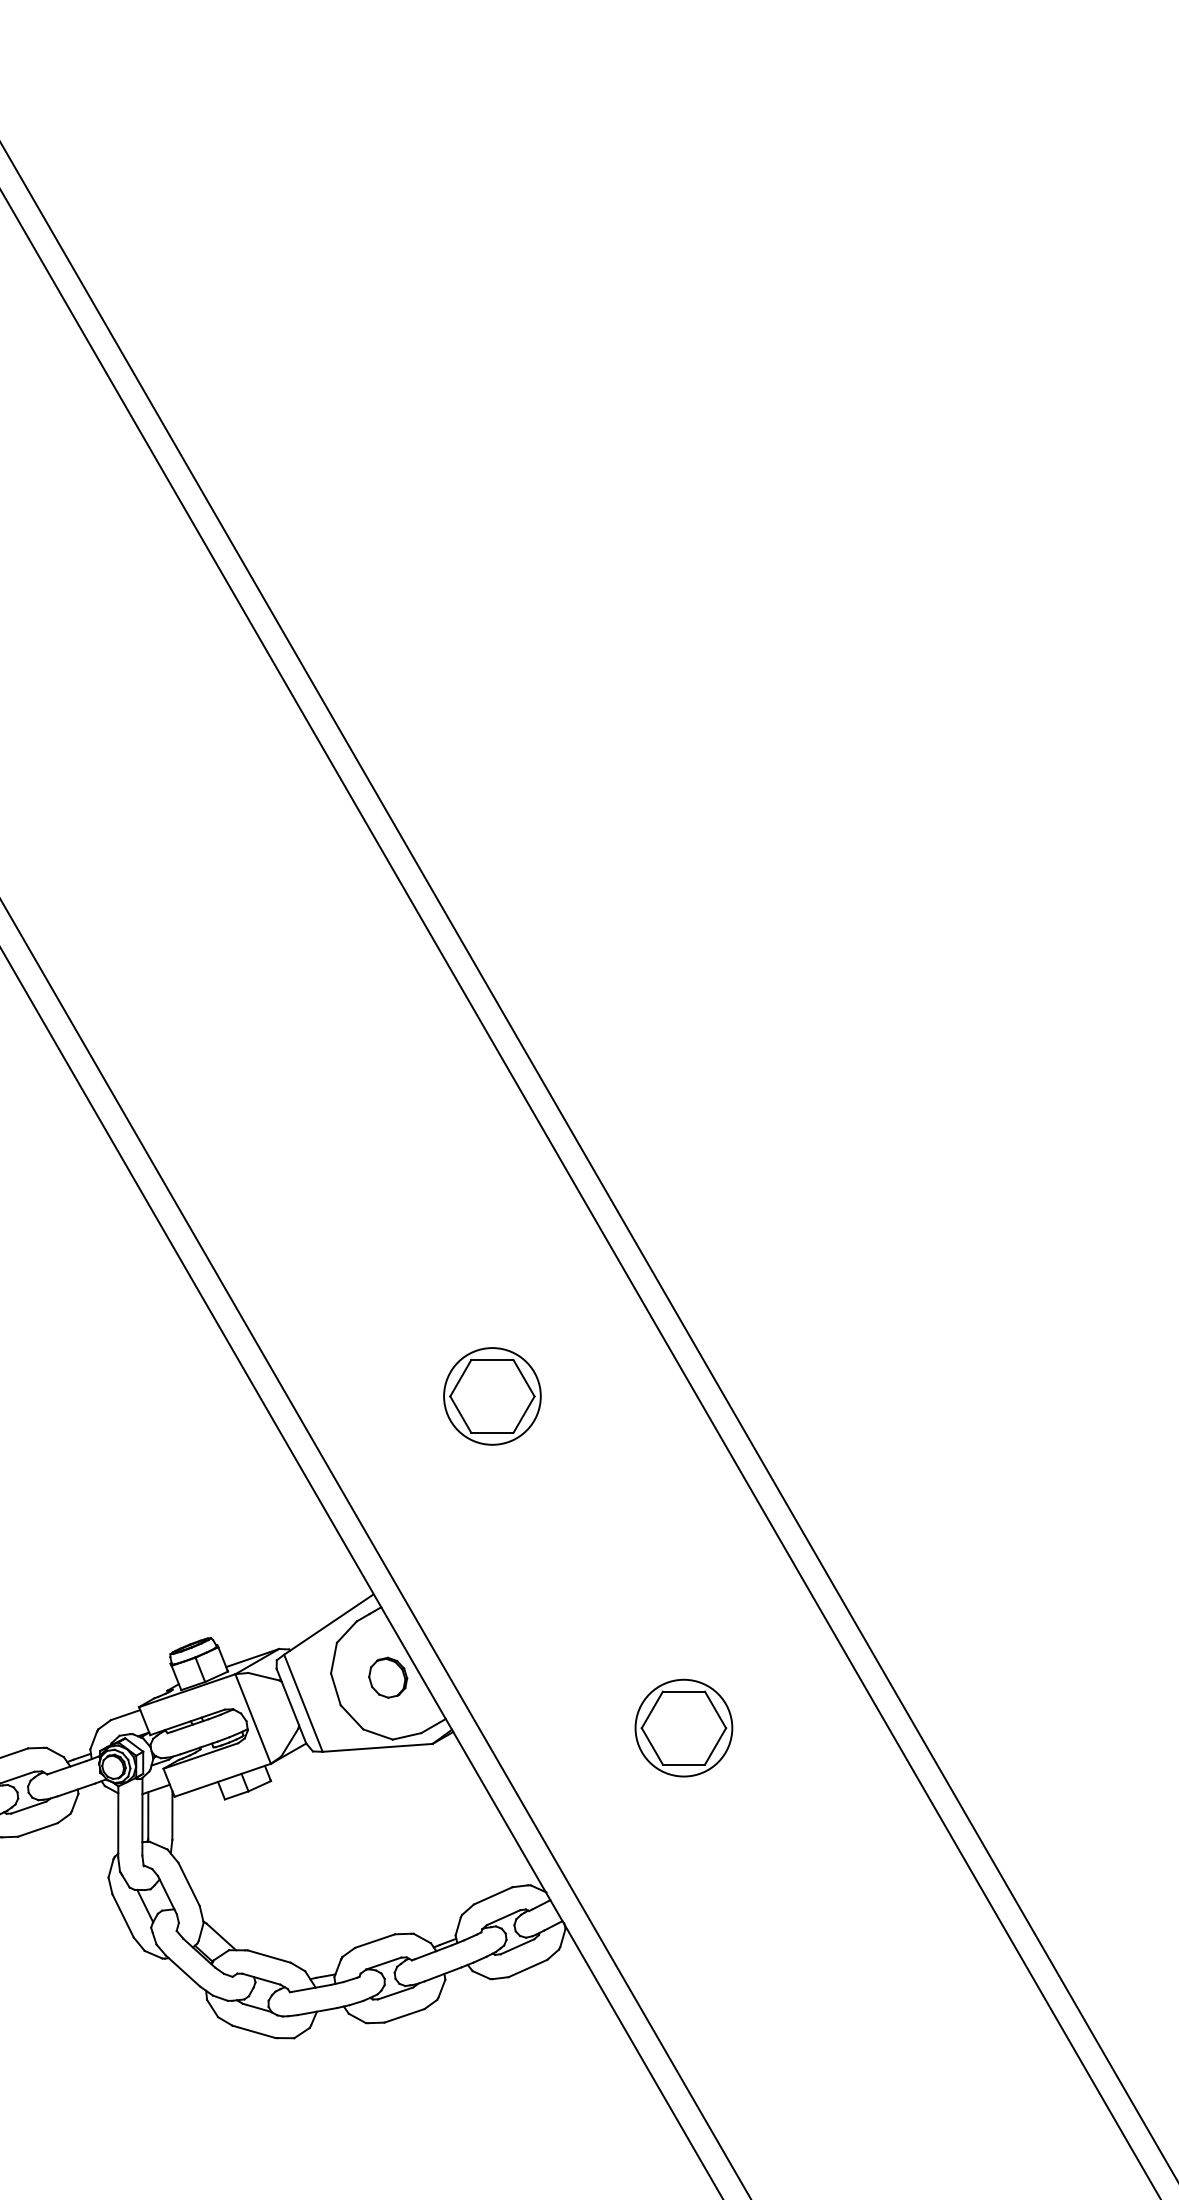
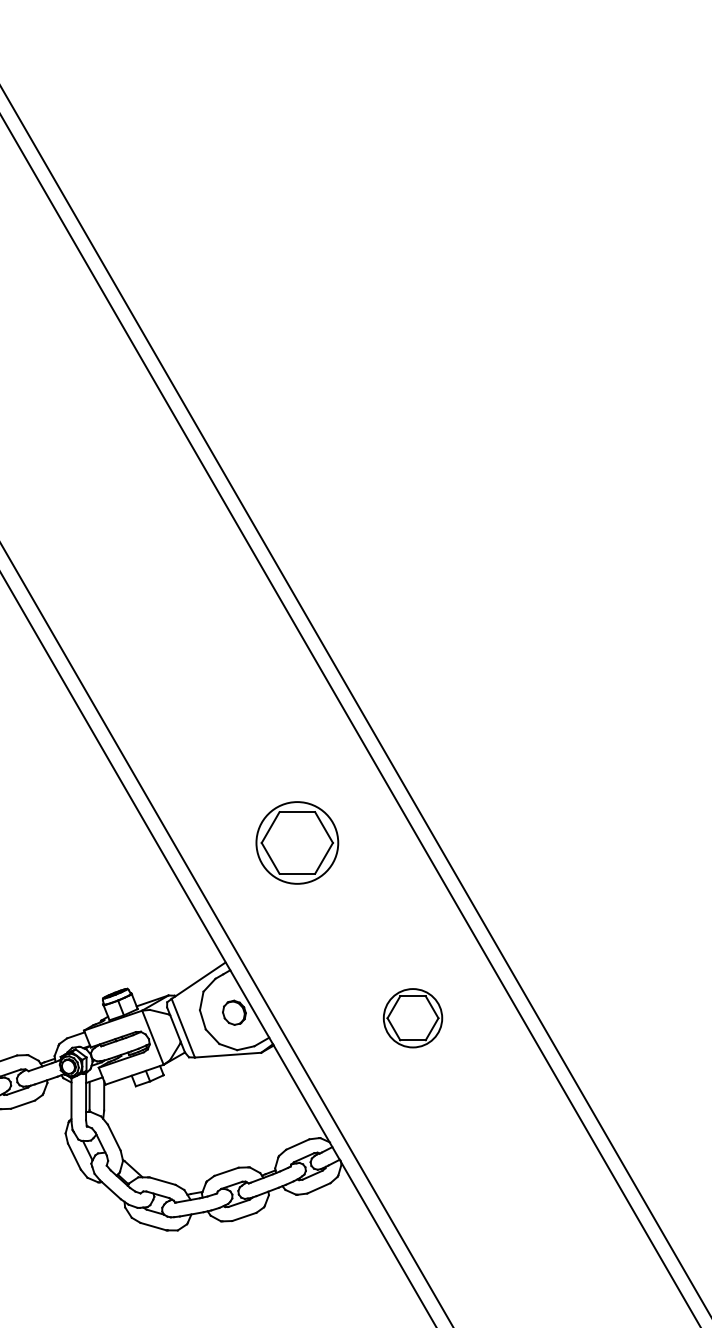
part: (492, 1395) -> (297, 842), size x1.4
part: (683, 1728) -> (412, 1018), moved

